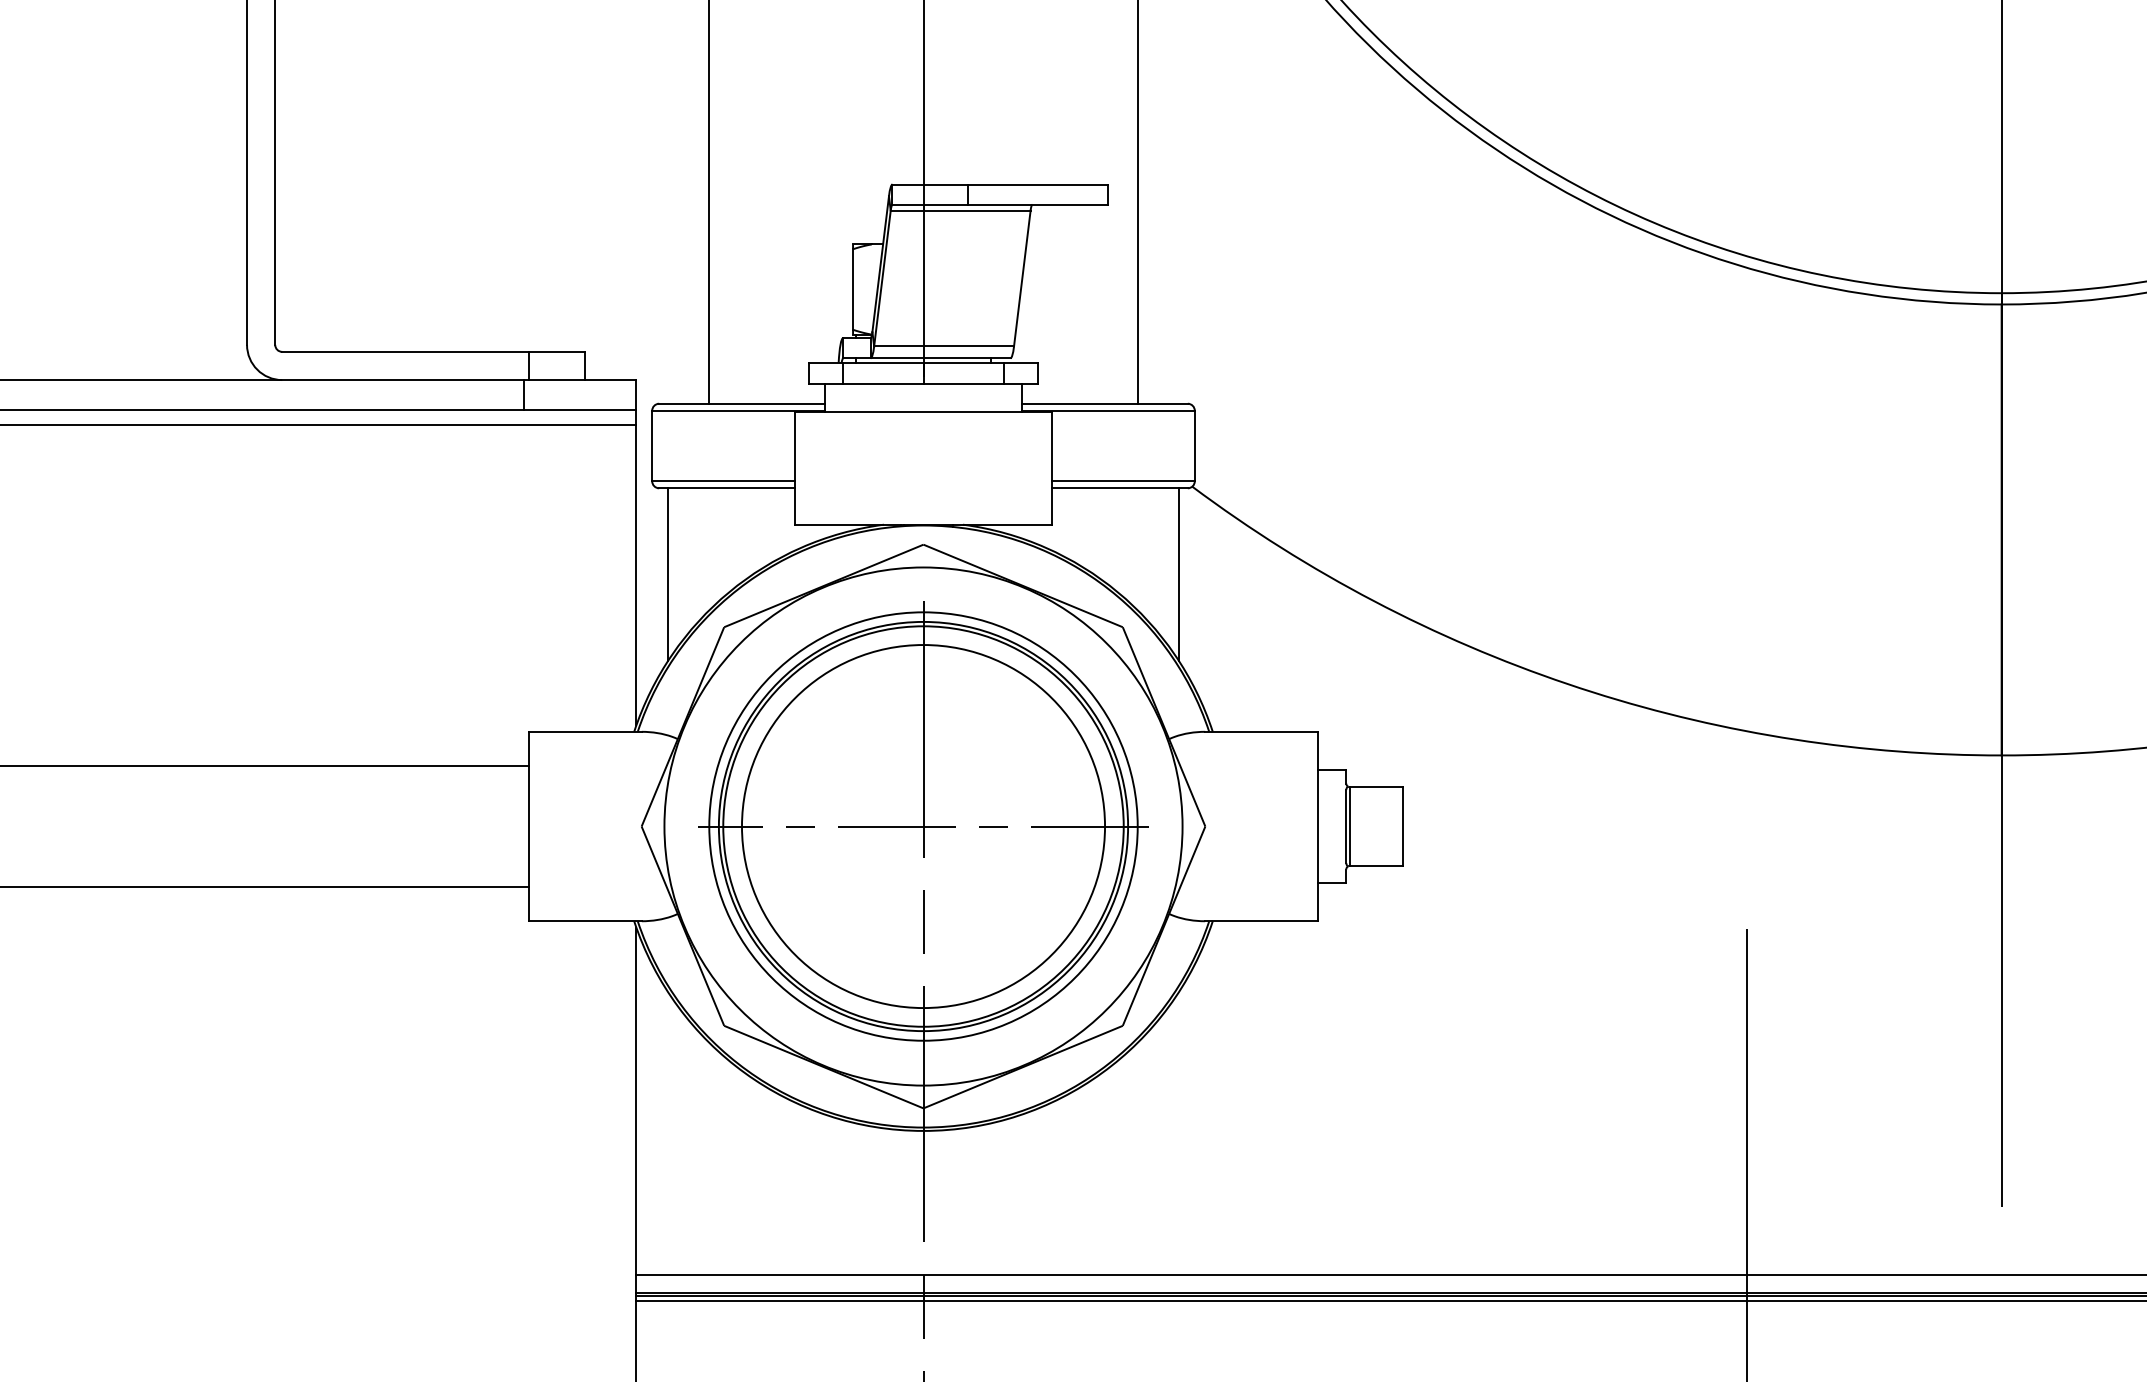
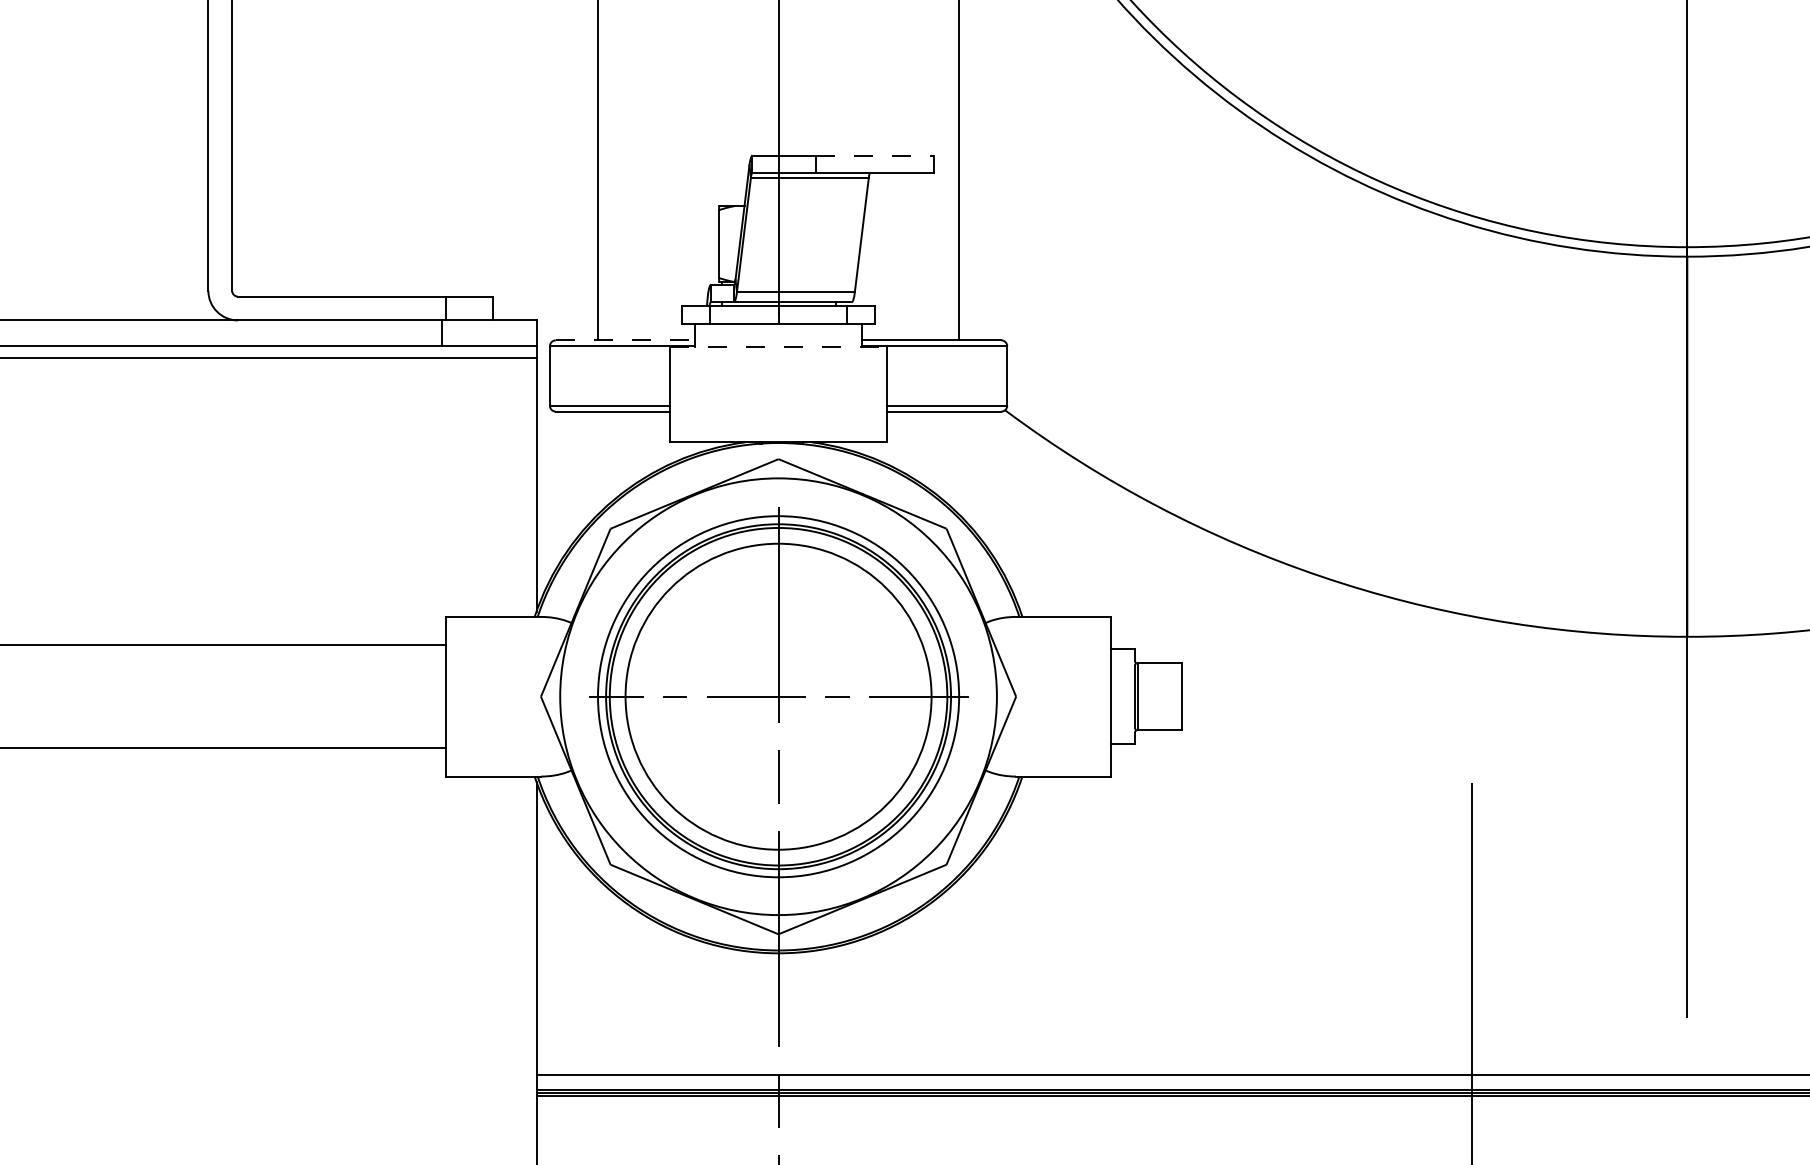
line: (1038, 184) -> (875, 155), solid -> dashed
line: (742, 403) -> (626, 340), solid -> dashed
line: (923, 411) -> (778, 346), solid -> dashed
line: (668, 574) -> (563, 484), removed
line: (1178, 574) -> (993, 484), removed

